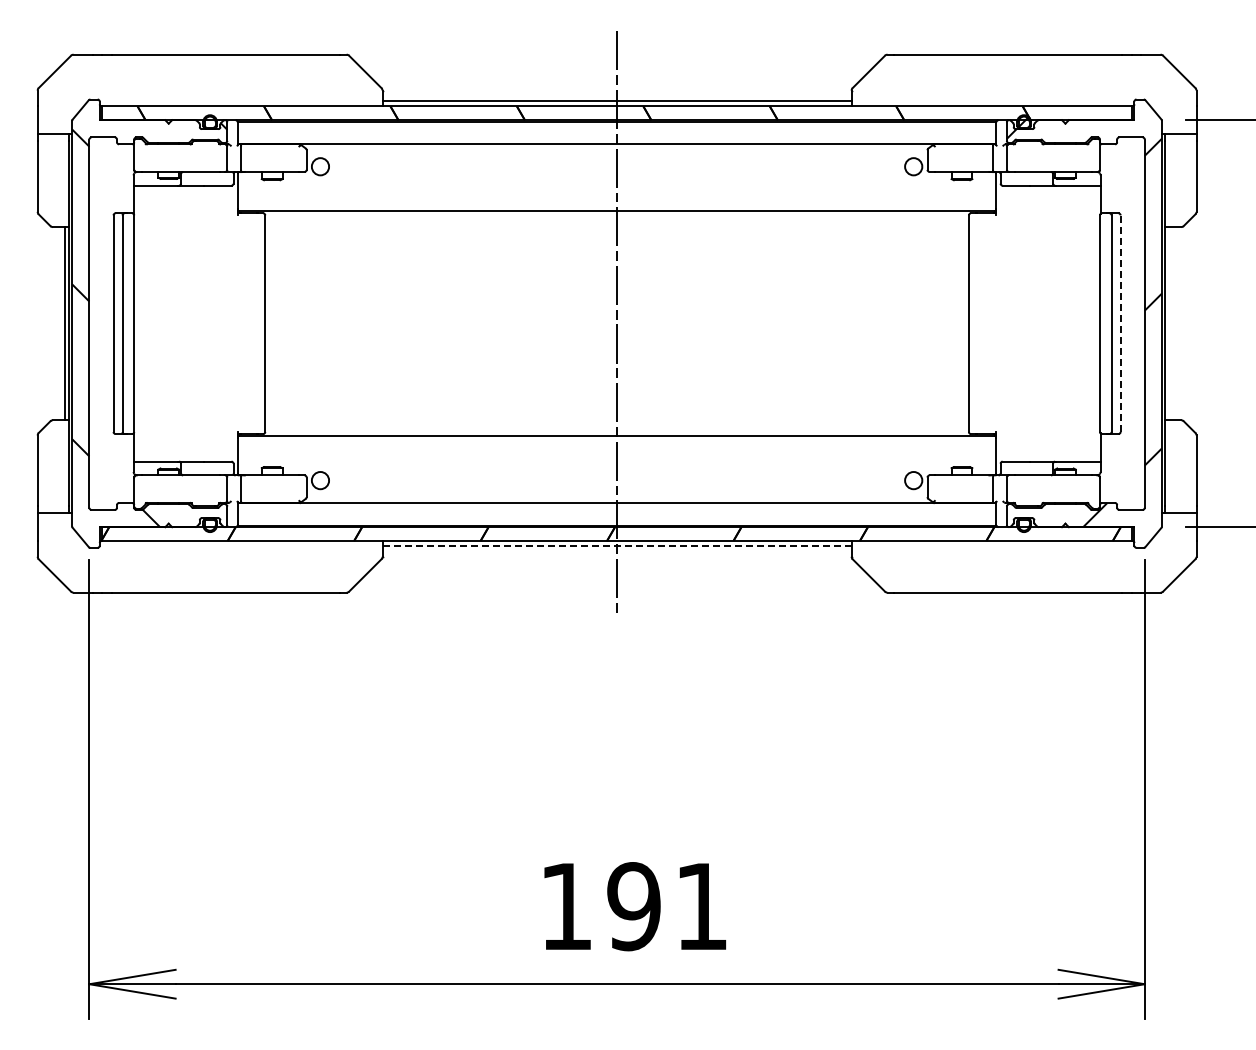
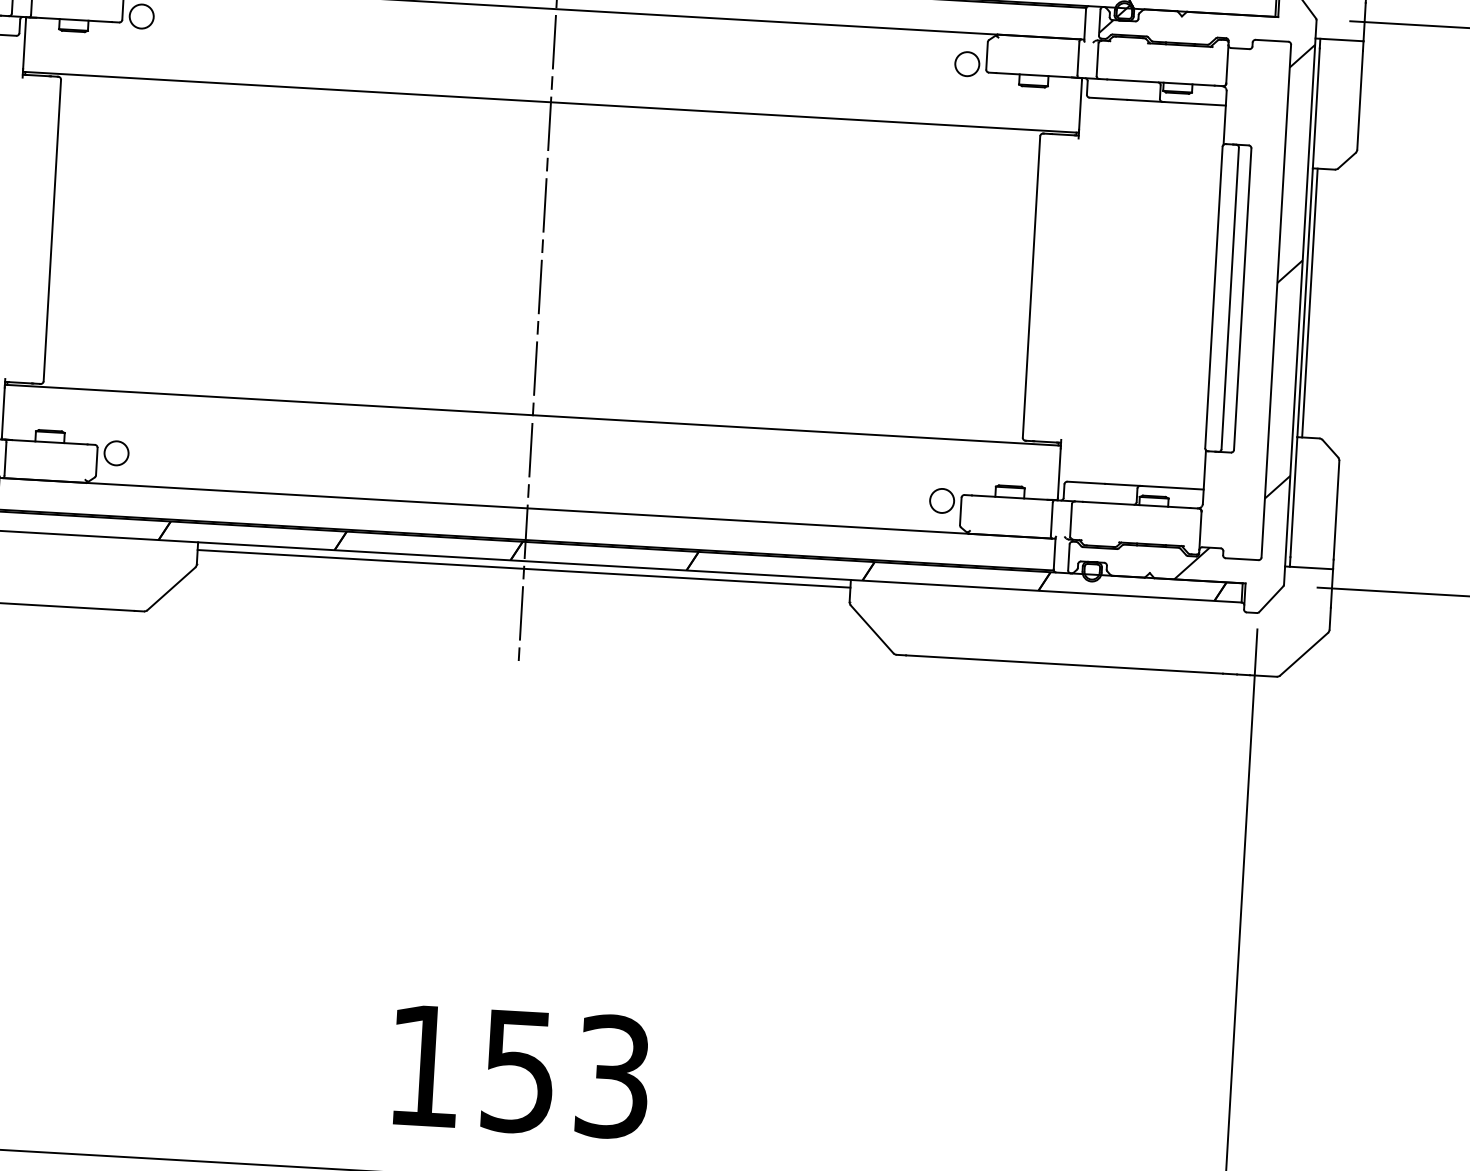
line: (1120, 323) -> (1242, 298), dashed -> solid
line: (1168, 323) -> (1309, 302), added
line: (617, 546) -> (524, 568), dashed -> solid
text: (667, 906) -> (565, 1073), 191 -> 153

